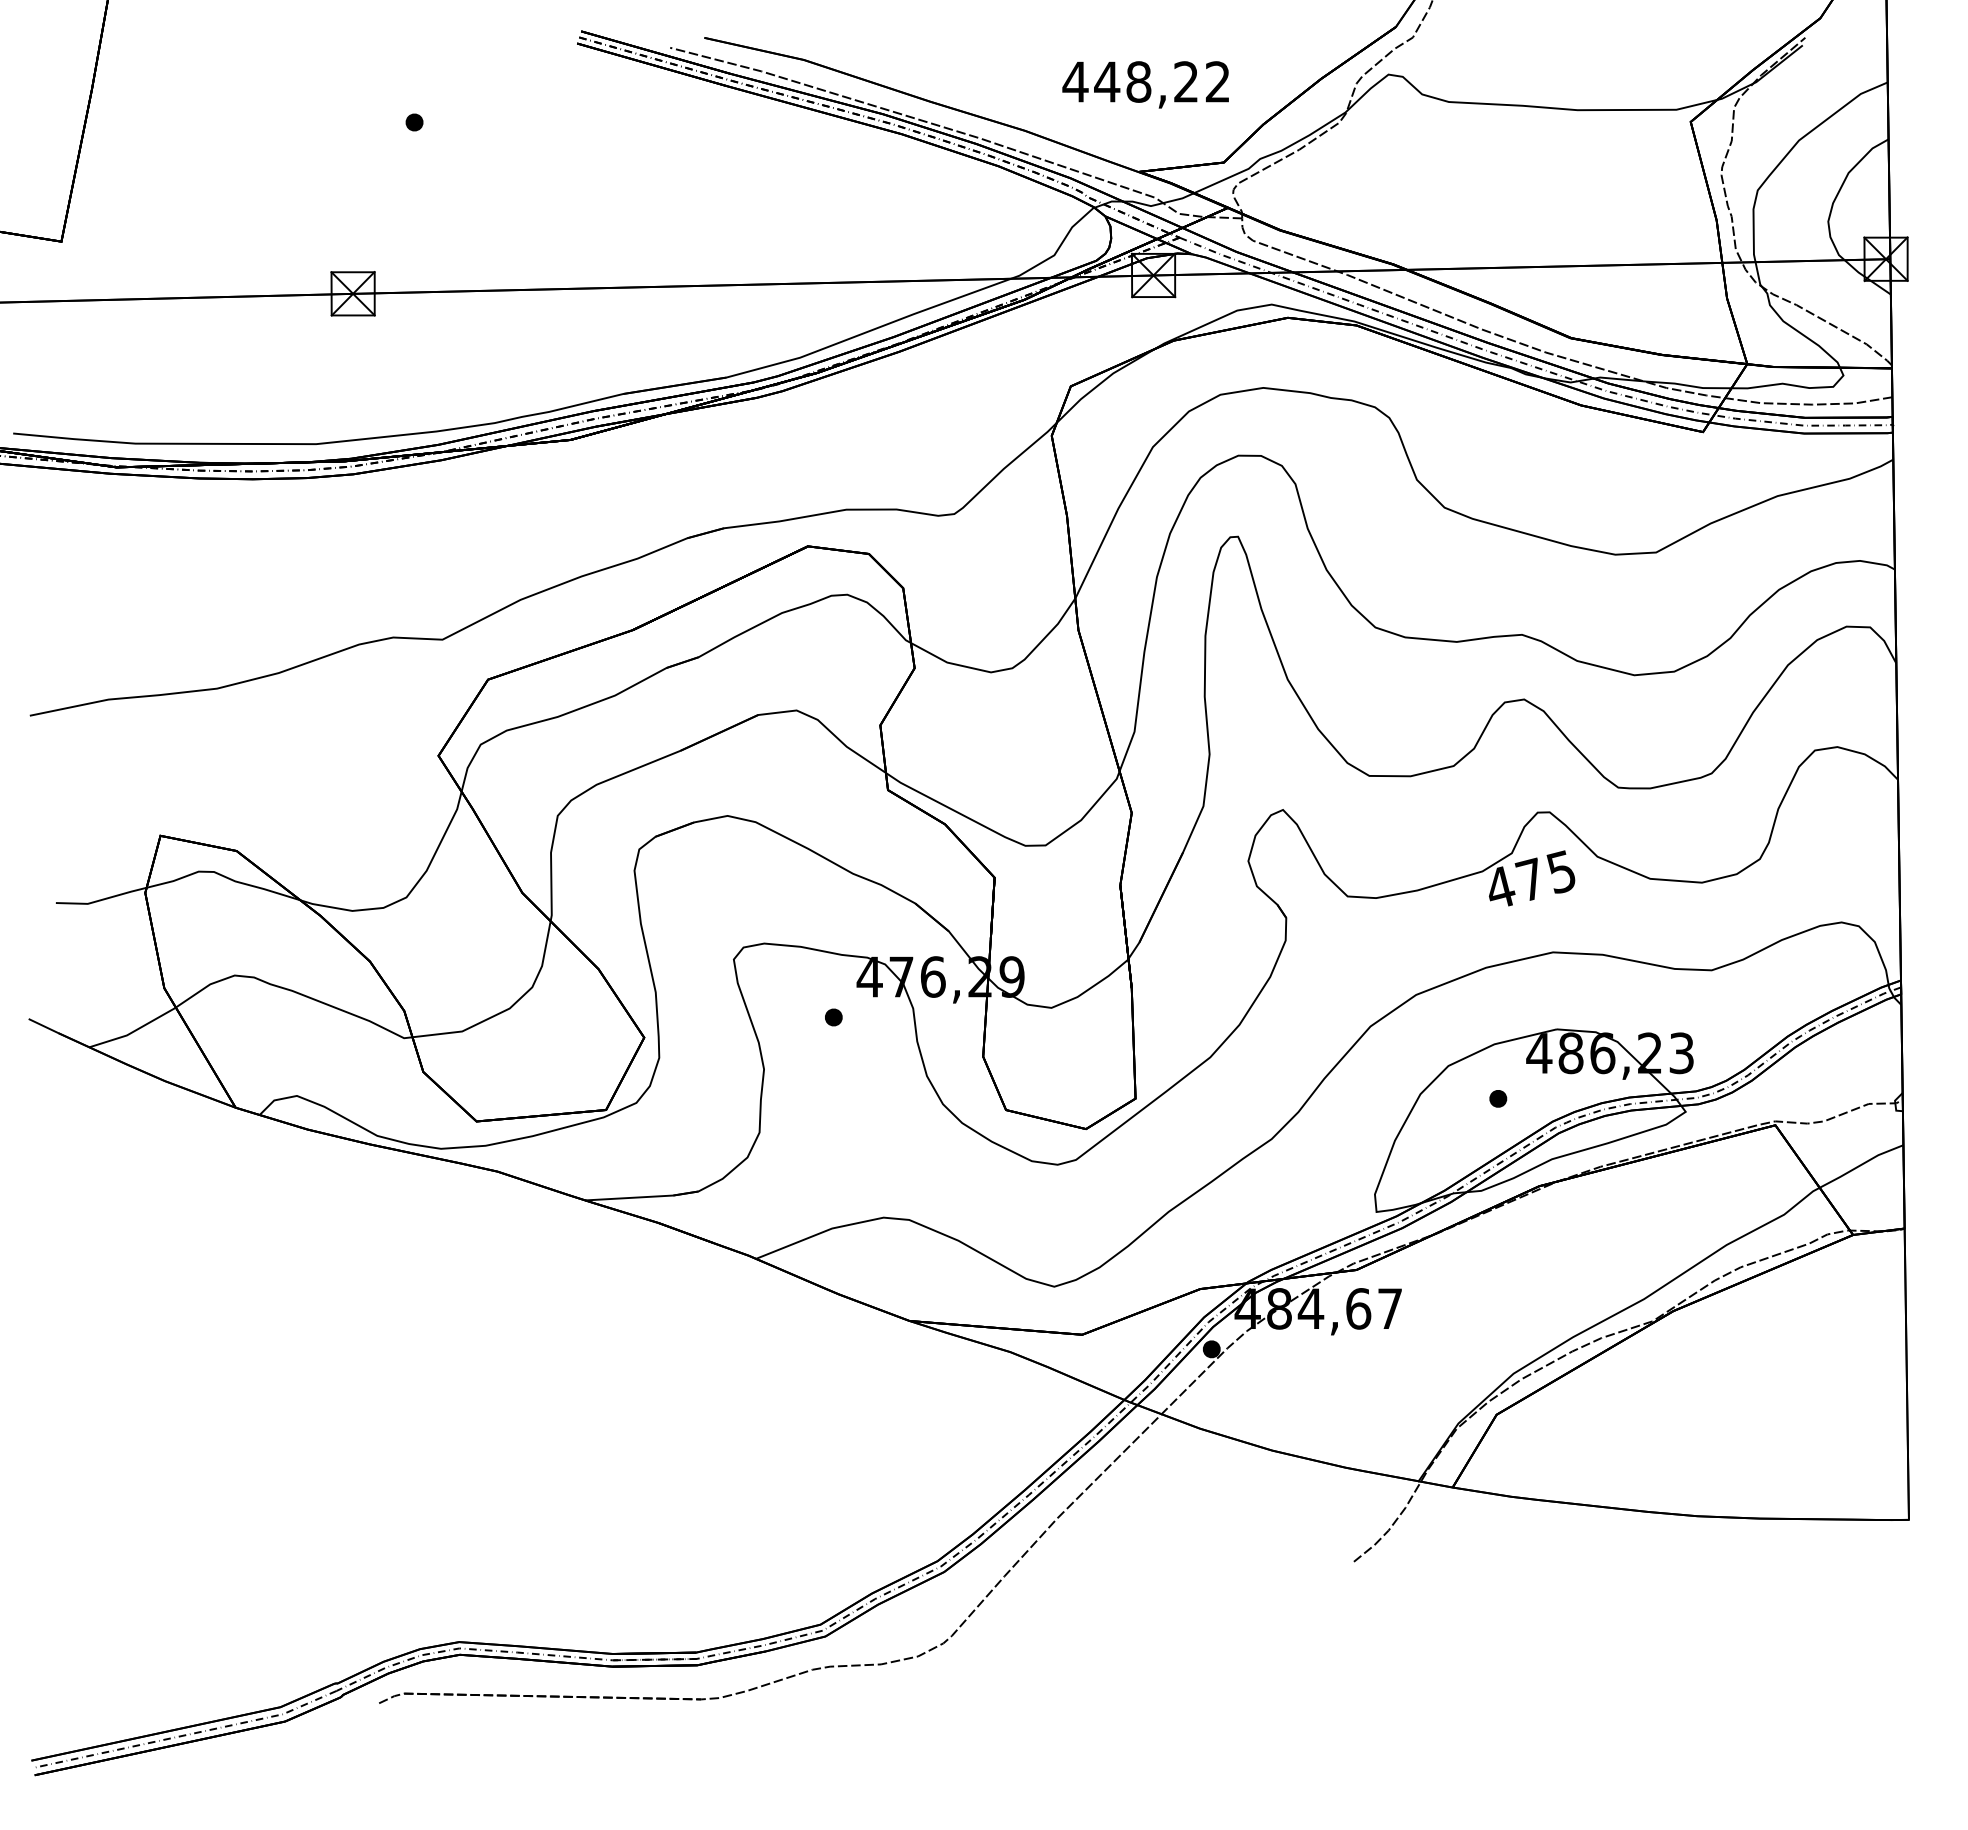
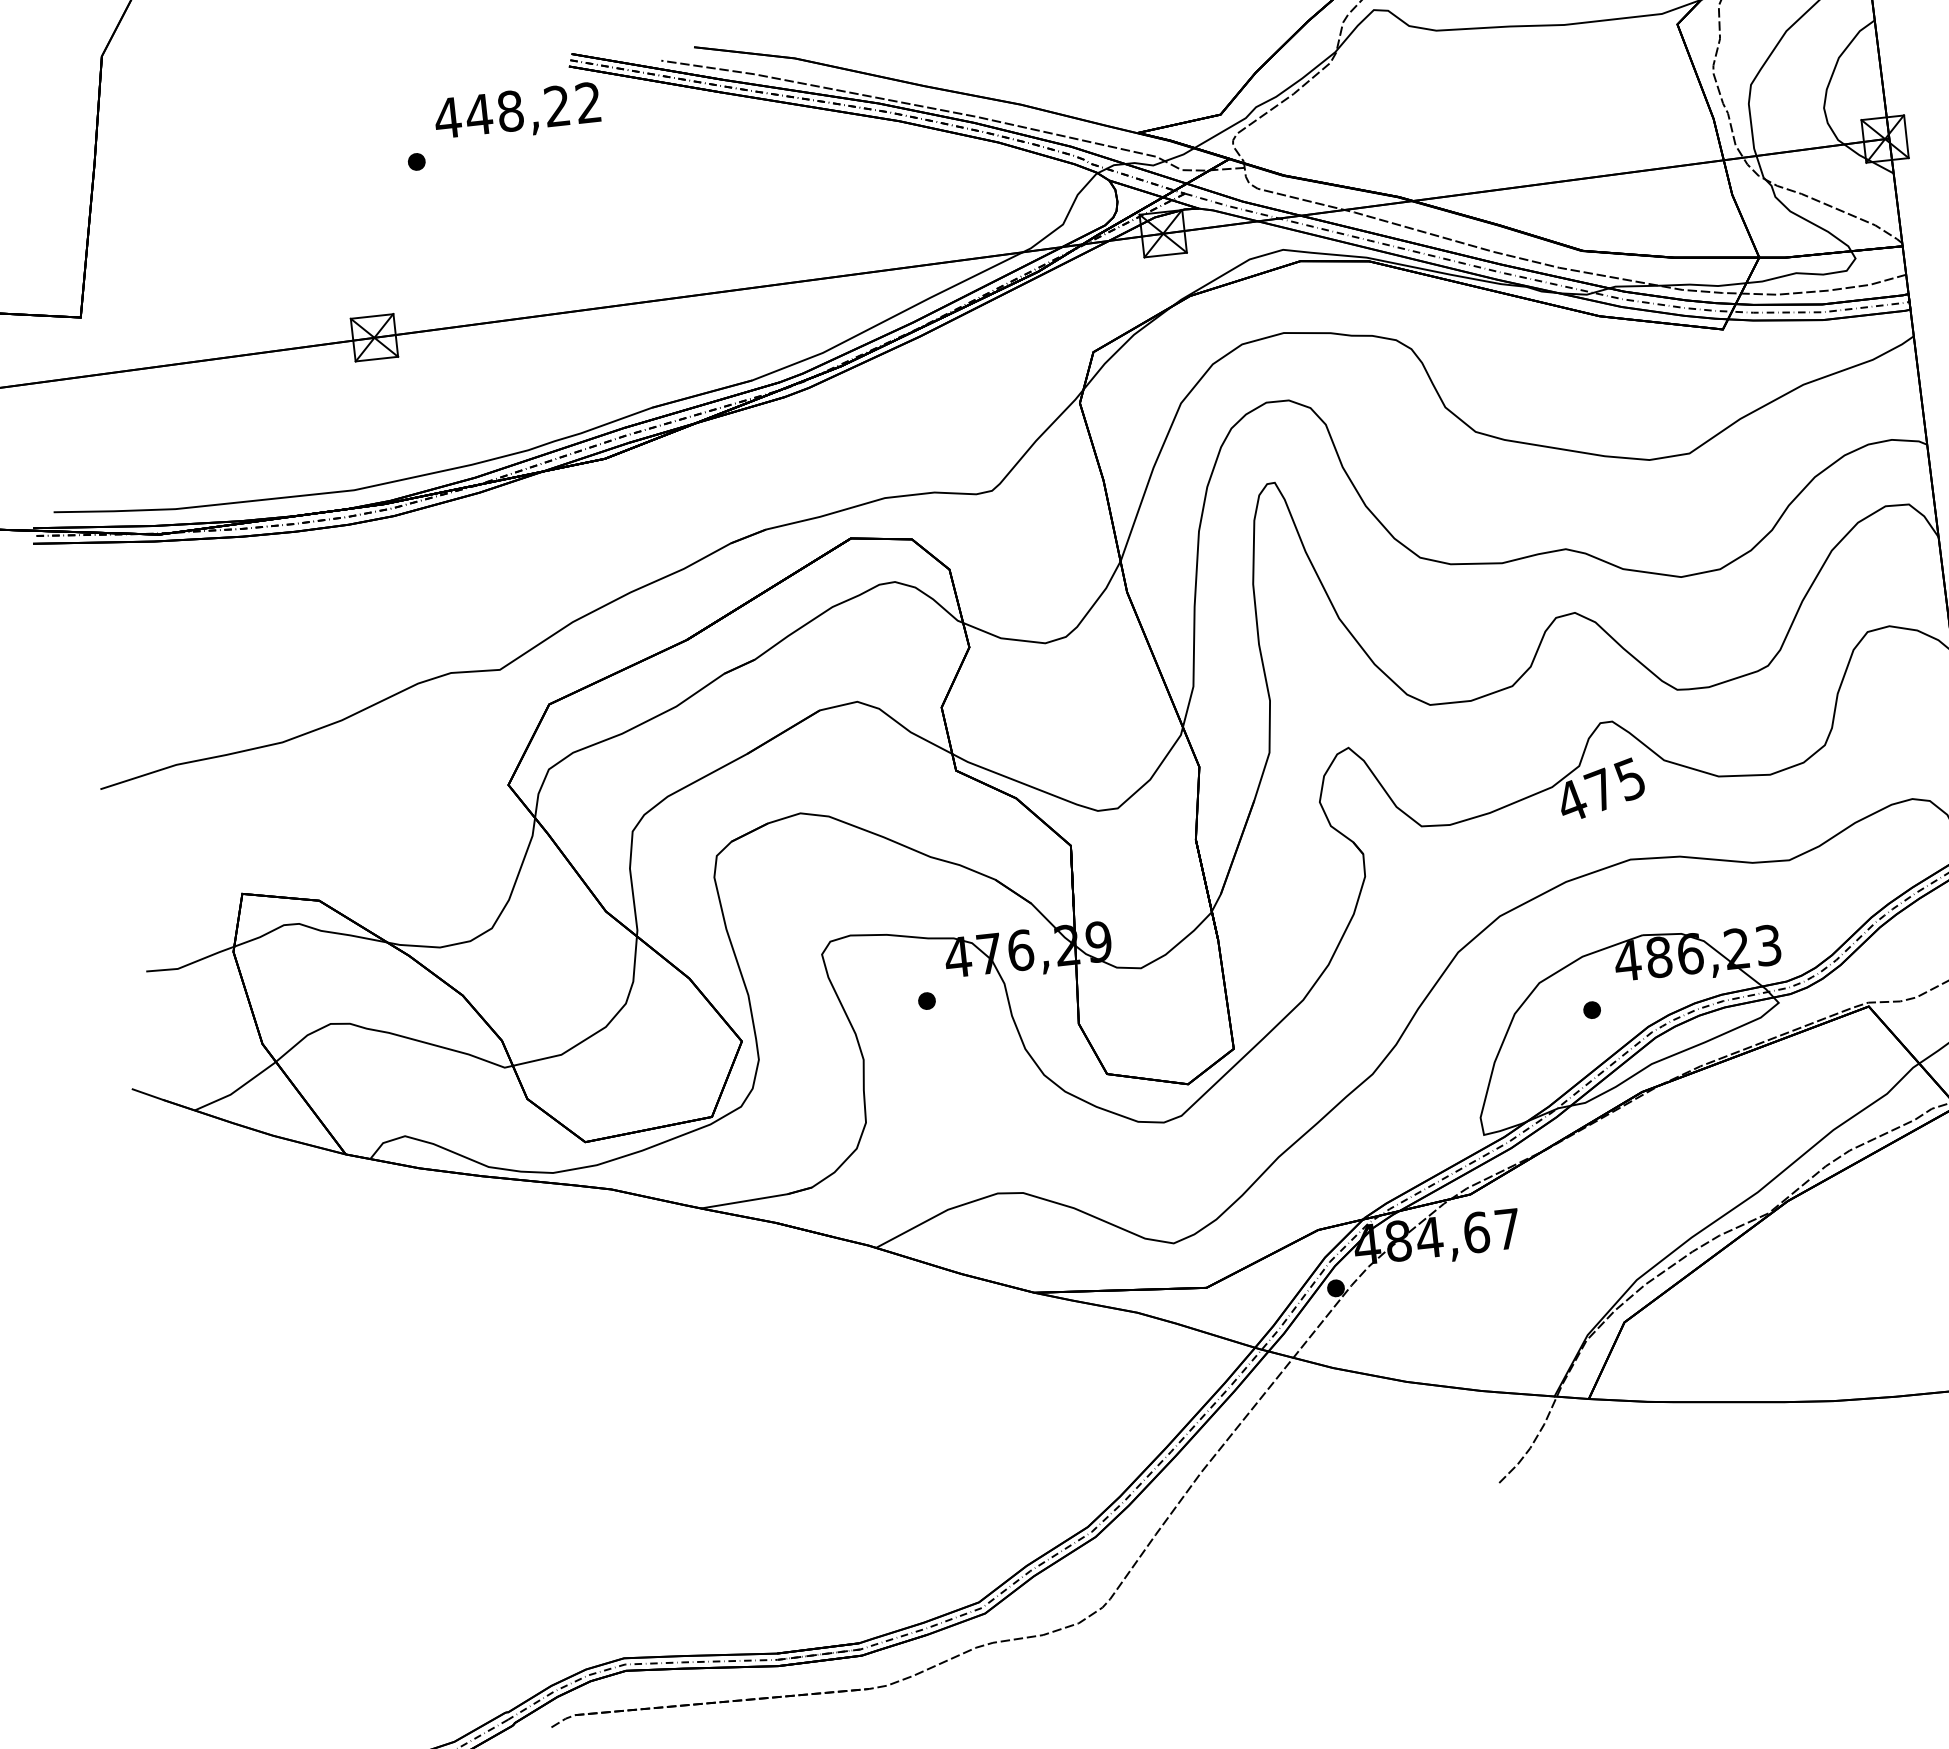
text: (1145, 84) -> (517, 113), moved

